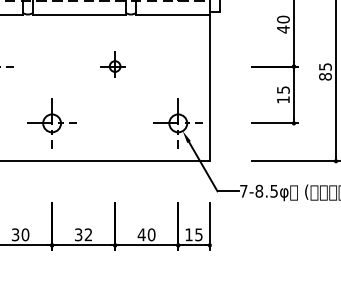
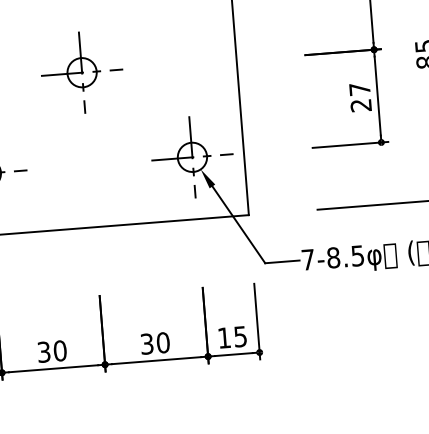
part: (114, 66) -> (80, 72), size x1.67
text: (283, 94) -> (360, 96), 15 -> 27
text: (88, 234) -> (60, 350), 32 -> 30
text: (141, 234) -> (146, 343), 40 -> 30

